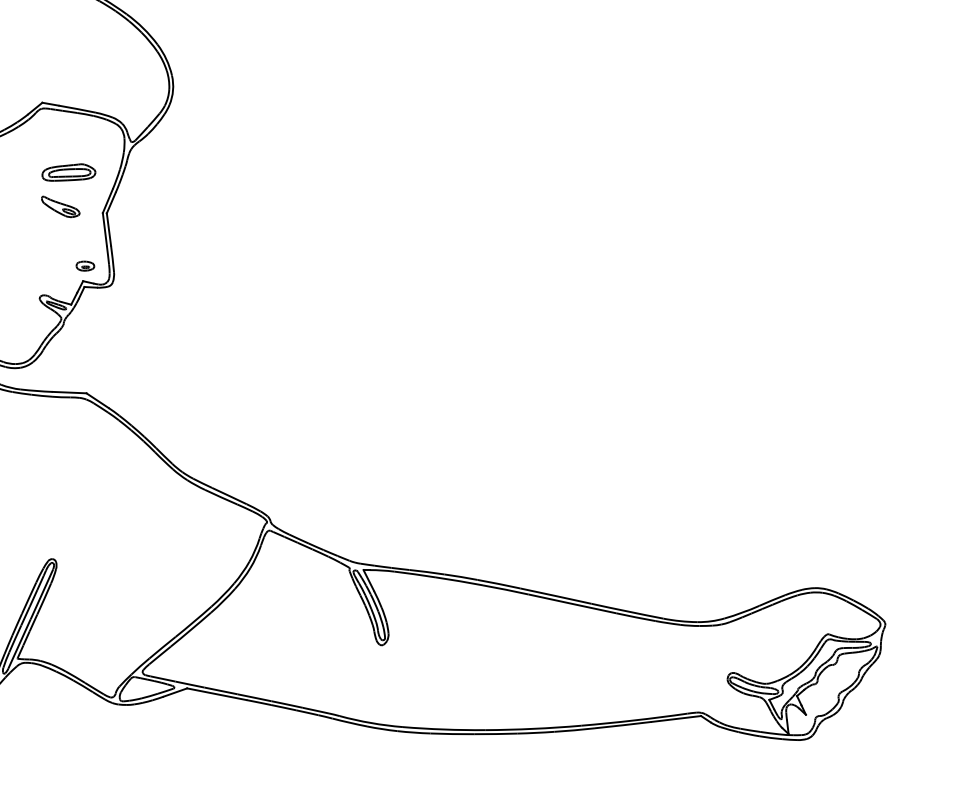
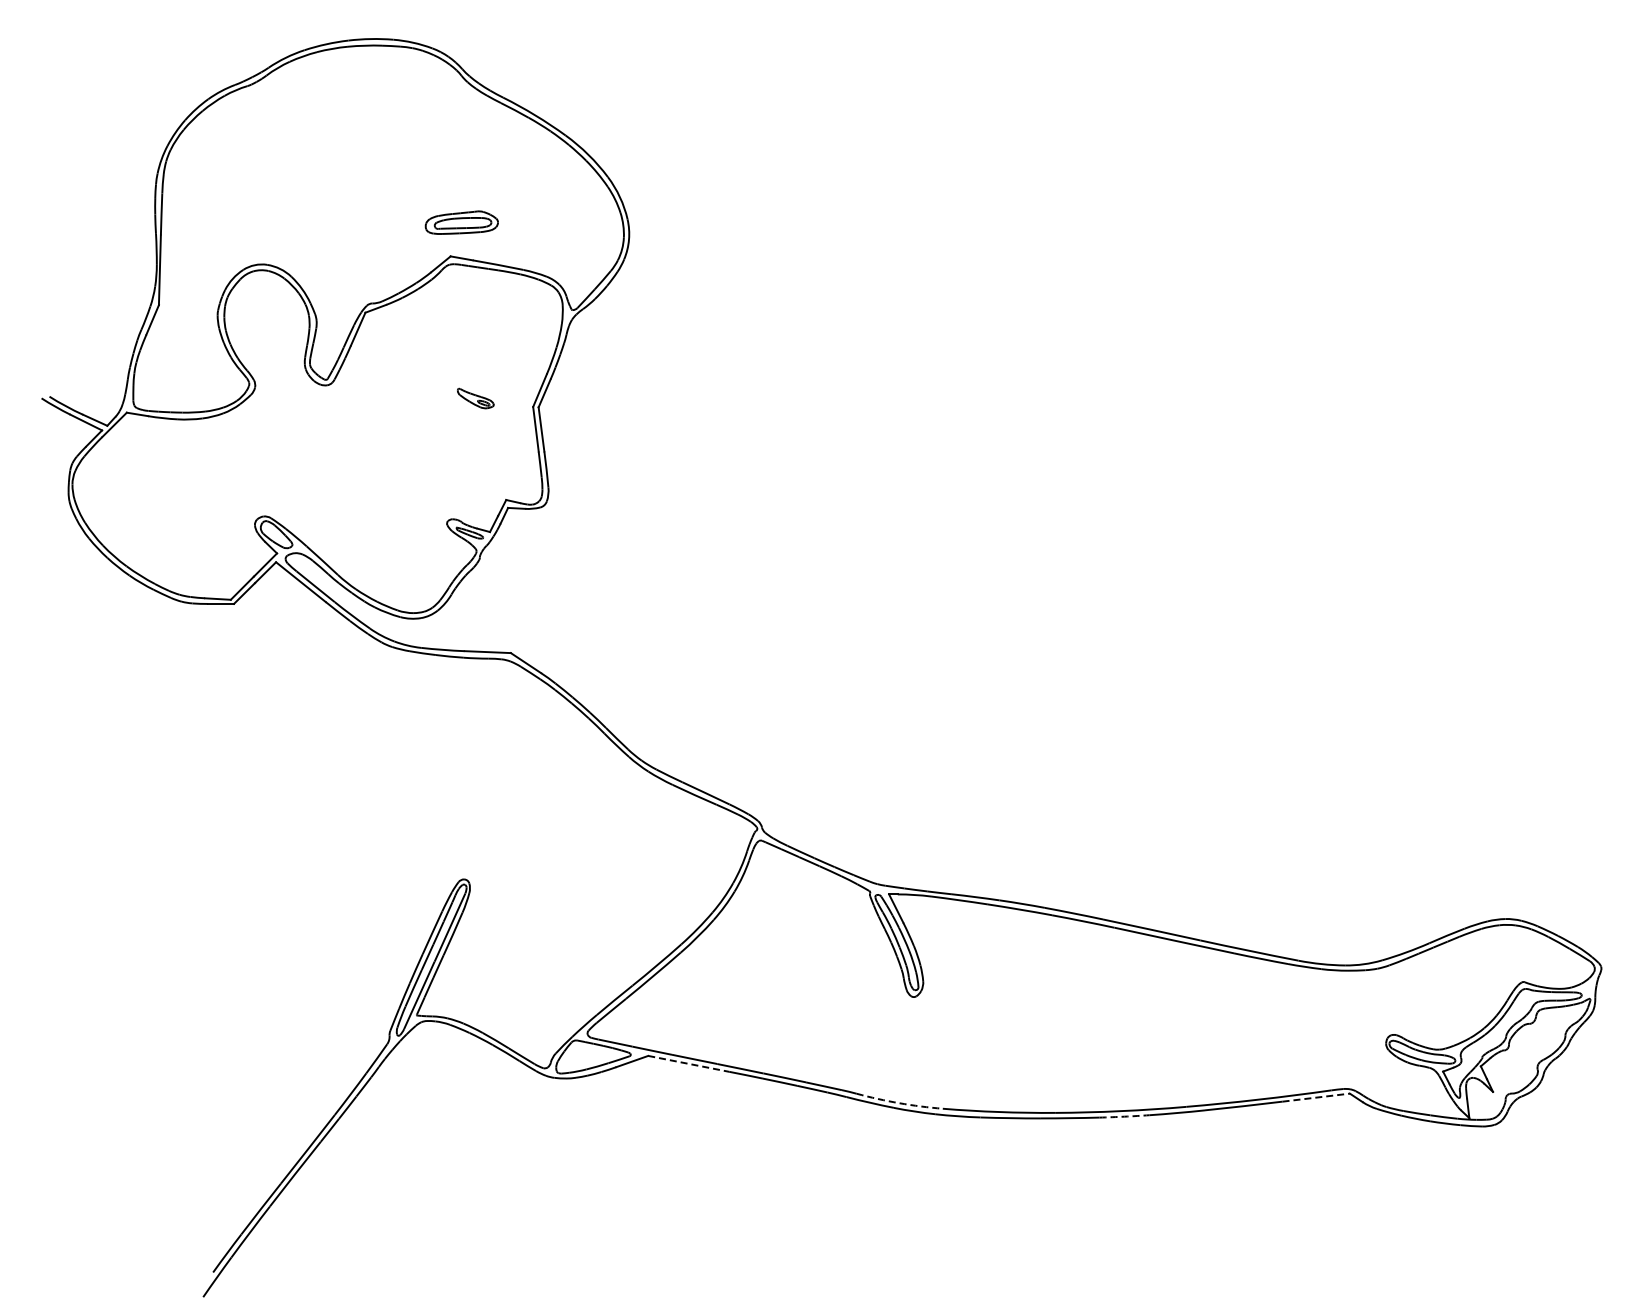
part: (68, 172) -> (461, 222), moved
part: (60, 206) -> (475, 398), size x0.7
part: (85, 266) -> (509, 479), removed
line: (217, 693) -> (689, 1063), solid -> dashed
line: (676, 718) -> (1316, 1097), solid -> dashed
arc: (371, 723) -> (899, 1103), solid -> dashed
arc: (535, 732) -> (1124, 1116), solid -> dashed

